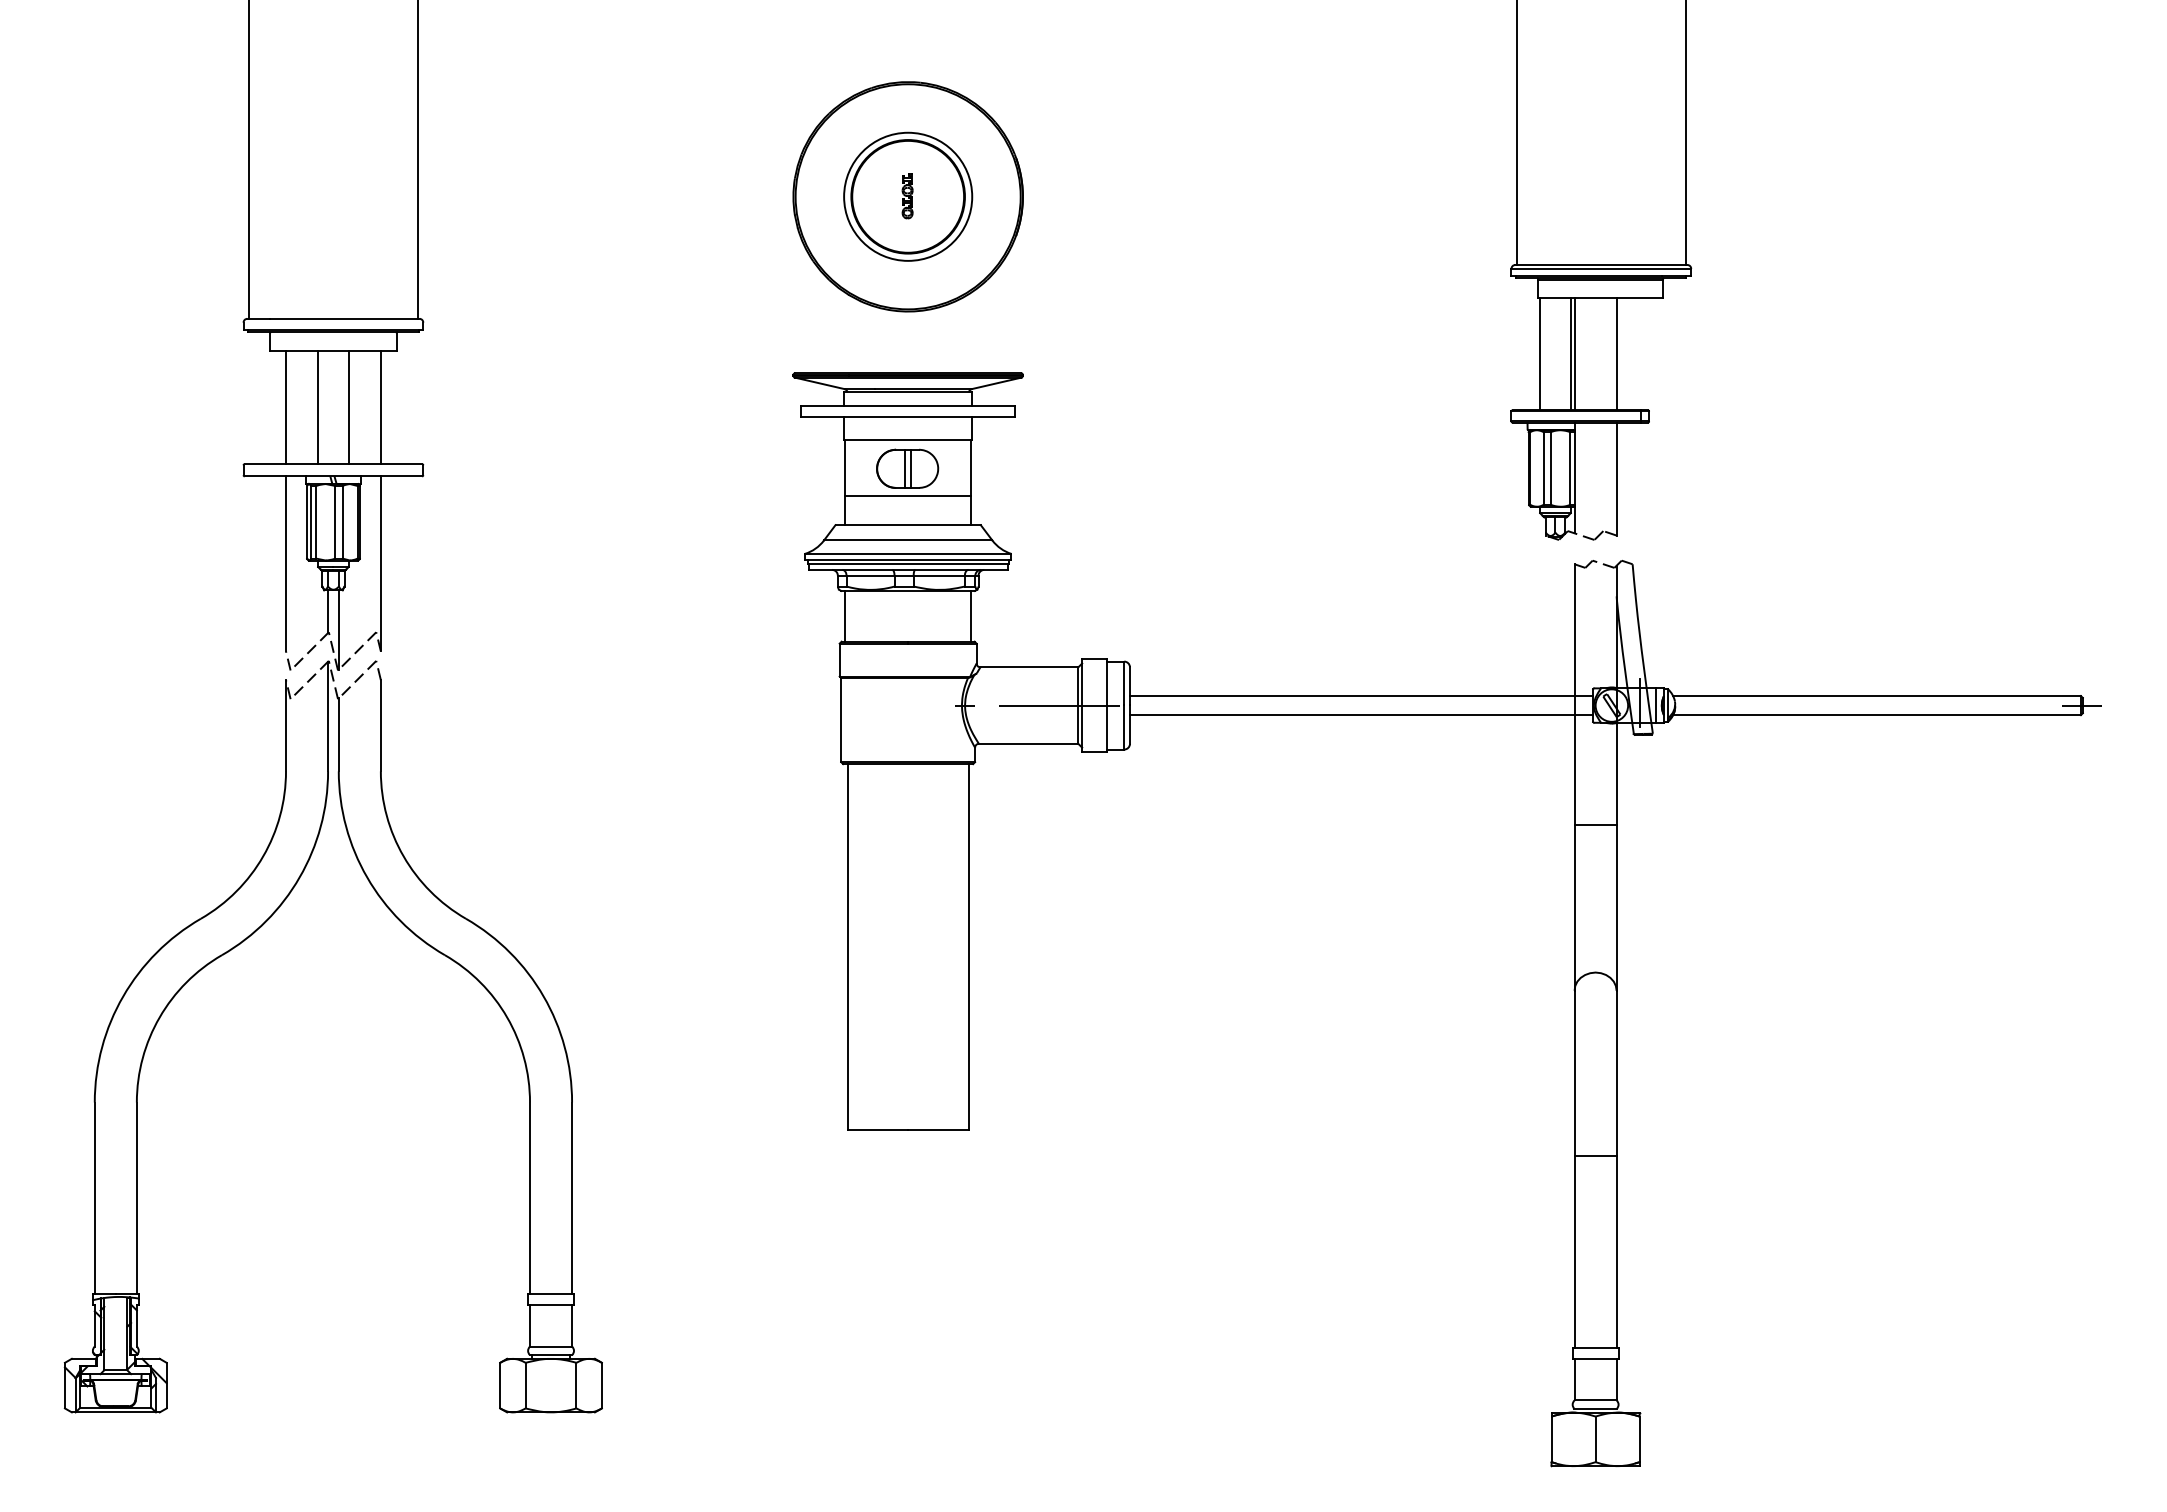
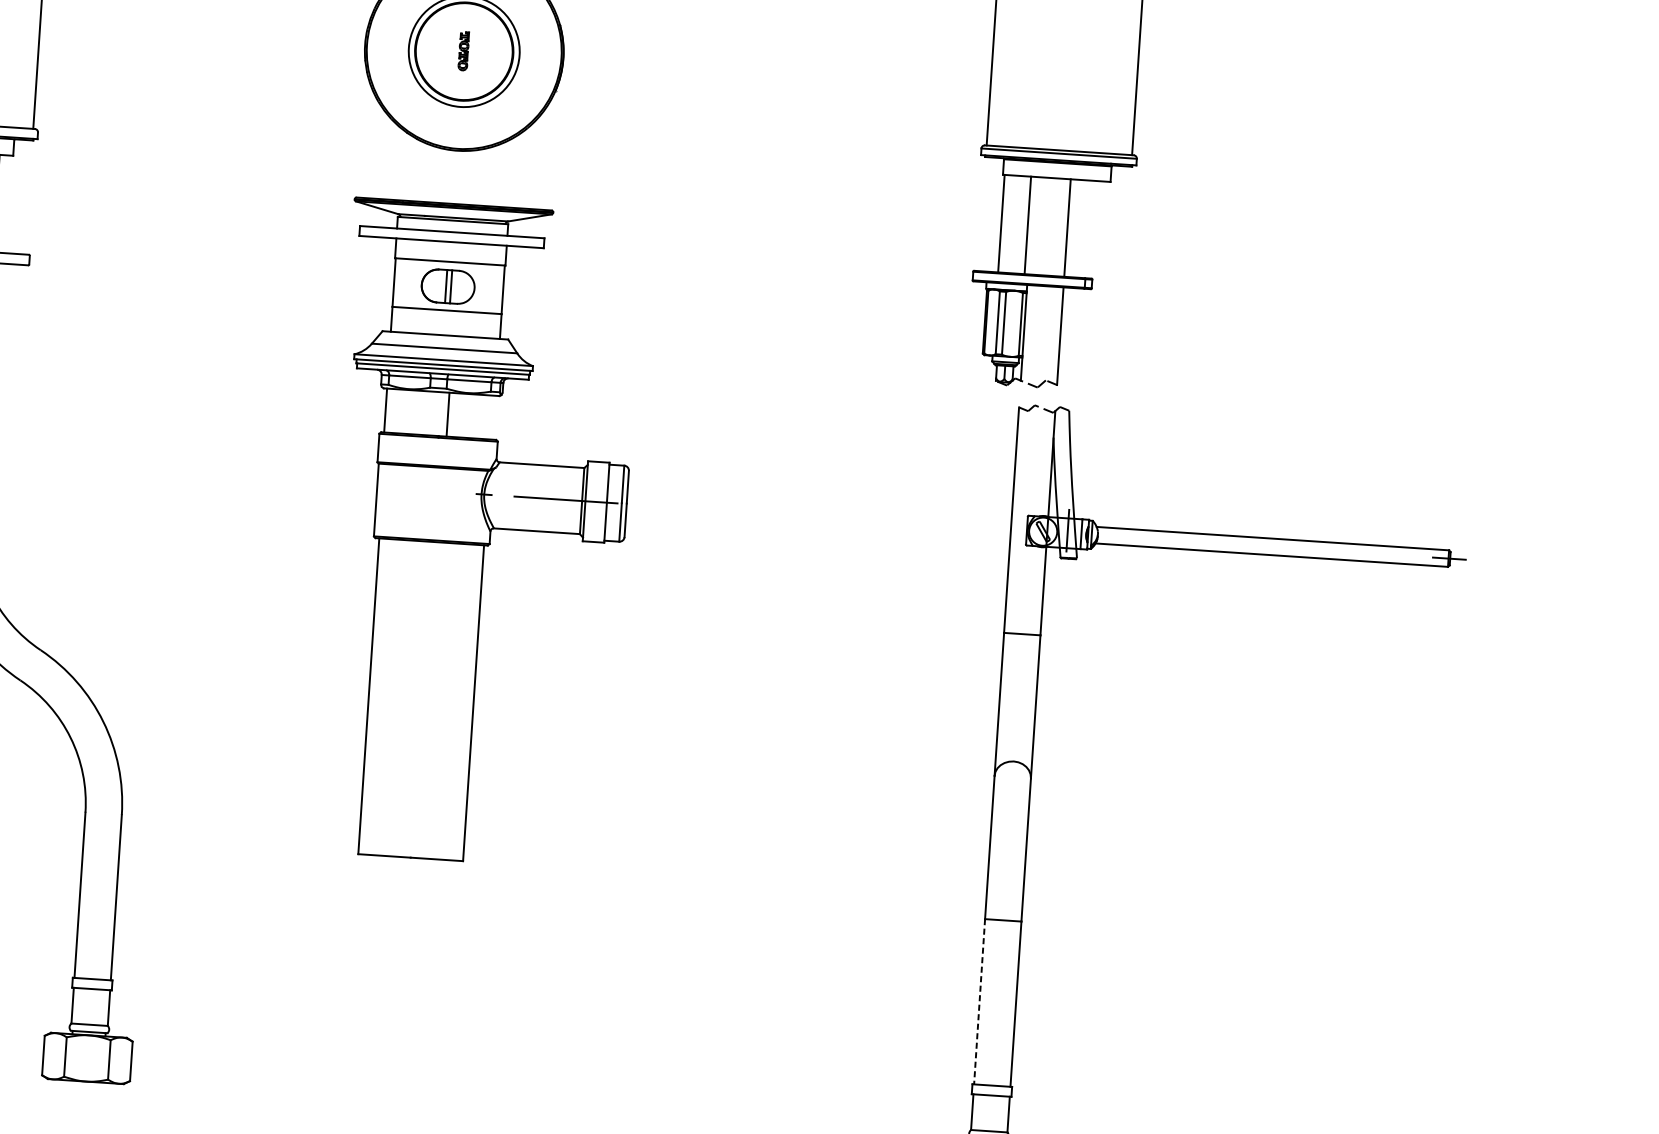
line: (1574, 353) -> (1031, 225), removed
line: (971, 615) -> (448, 413), moved
line: (1361, 696) -> (827, 509), removed
line: (1361, 715) -> (826, 525), removed
line: (1574, 1252) -> (979, 1002), solid -> dashed

